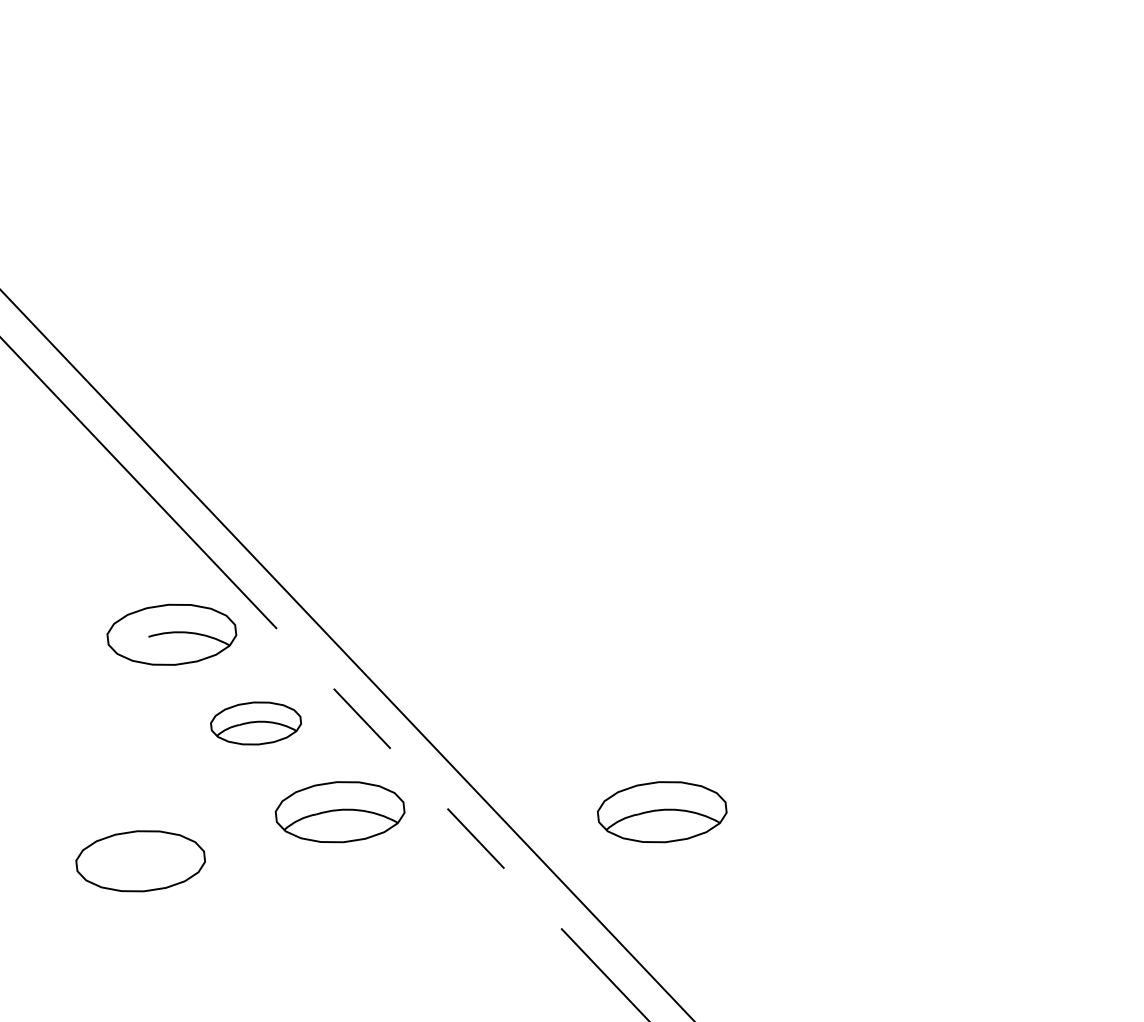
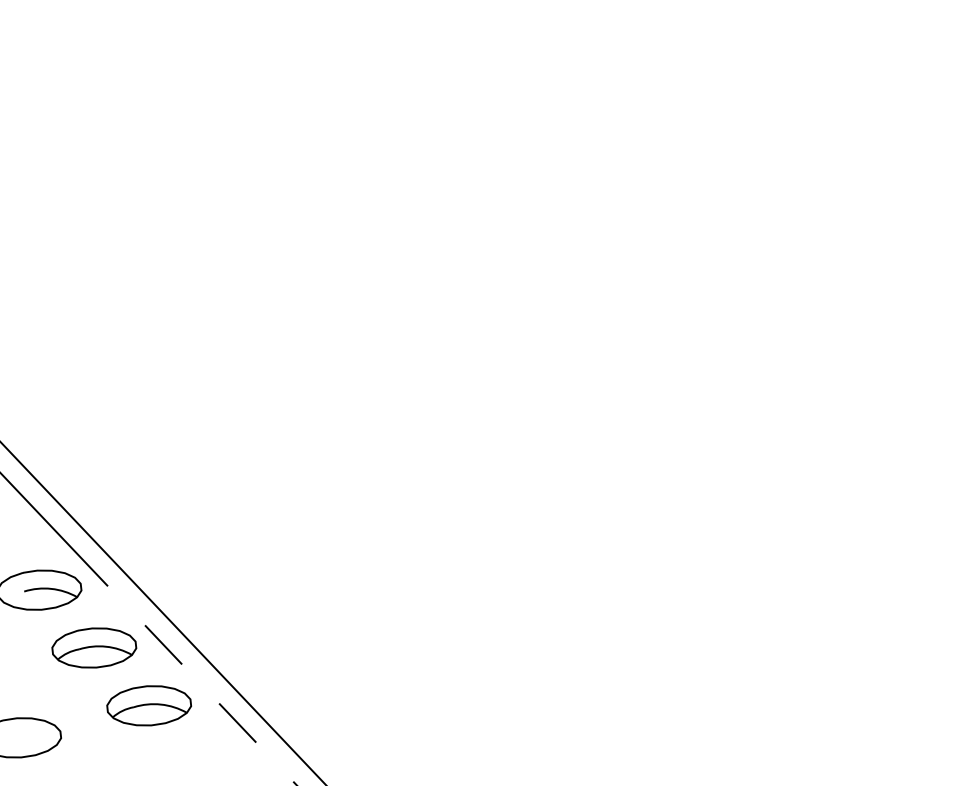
part: (256, 722) -> (94, 647), size x1.43
part: (661, 811) -> (358, 705), removed

